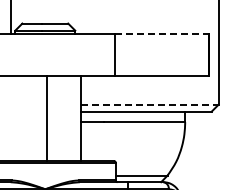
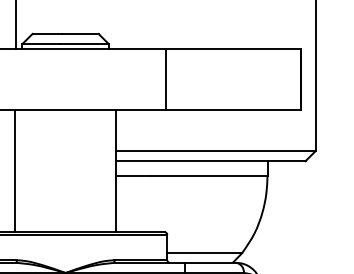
line: (161, 34) -> (233, 49), dashed -> solid
line: (150, 104) -> (217, 150), dashed -> solid
line: (47, 118) -> (15, 170), moved

